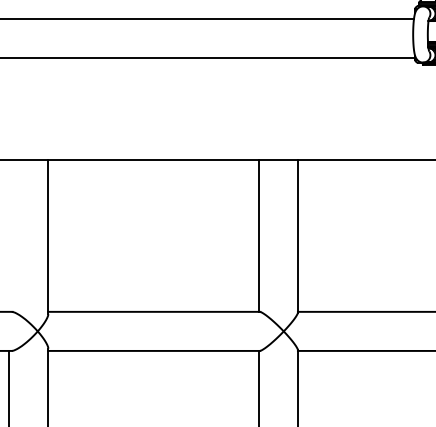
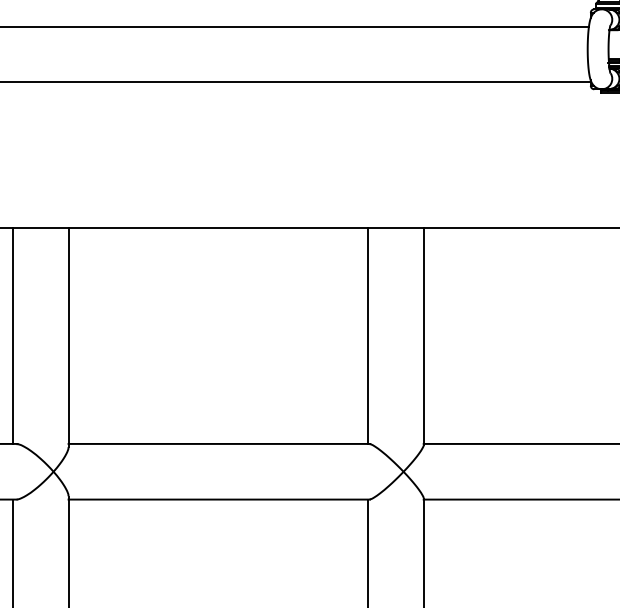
line: (9, 235) -> (13, 335), added

